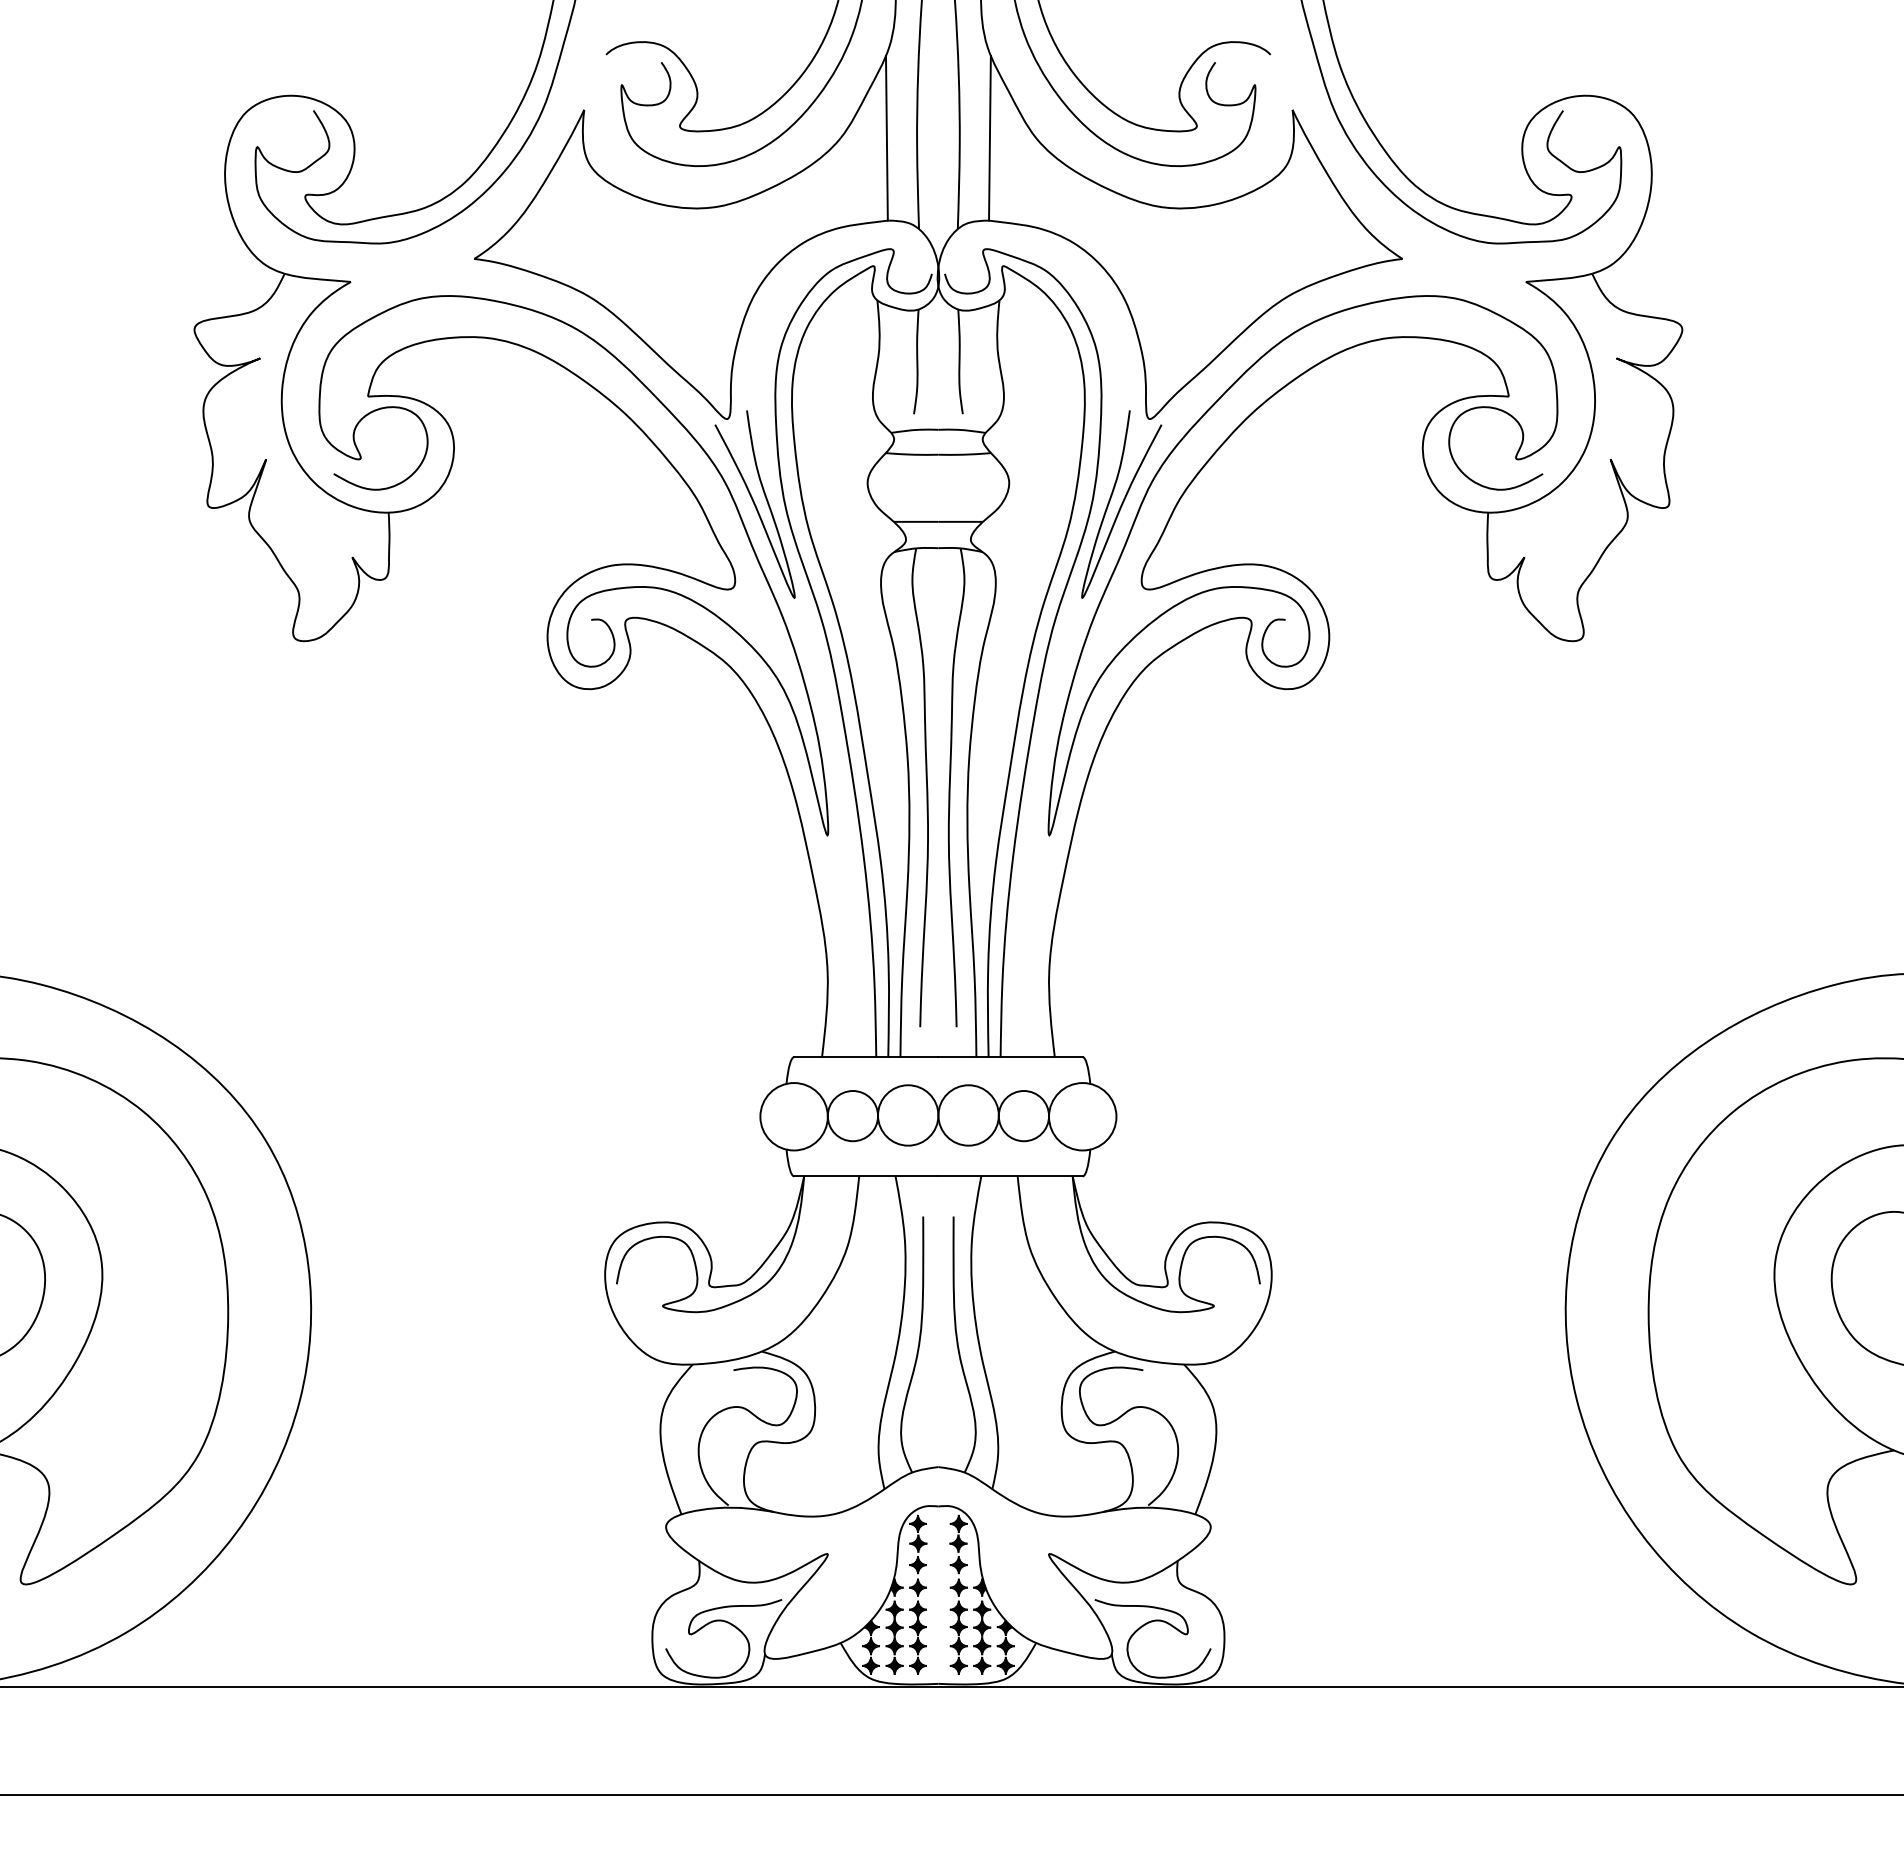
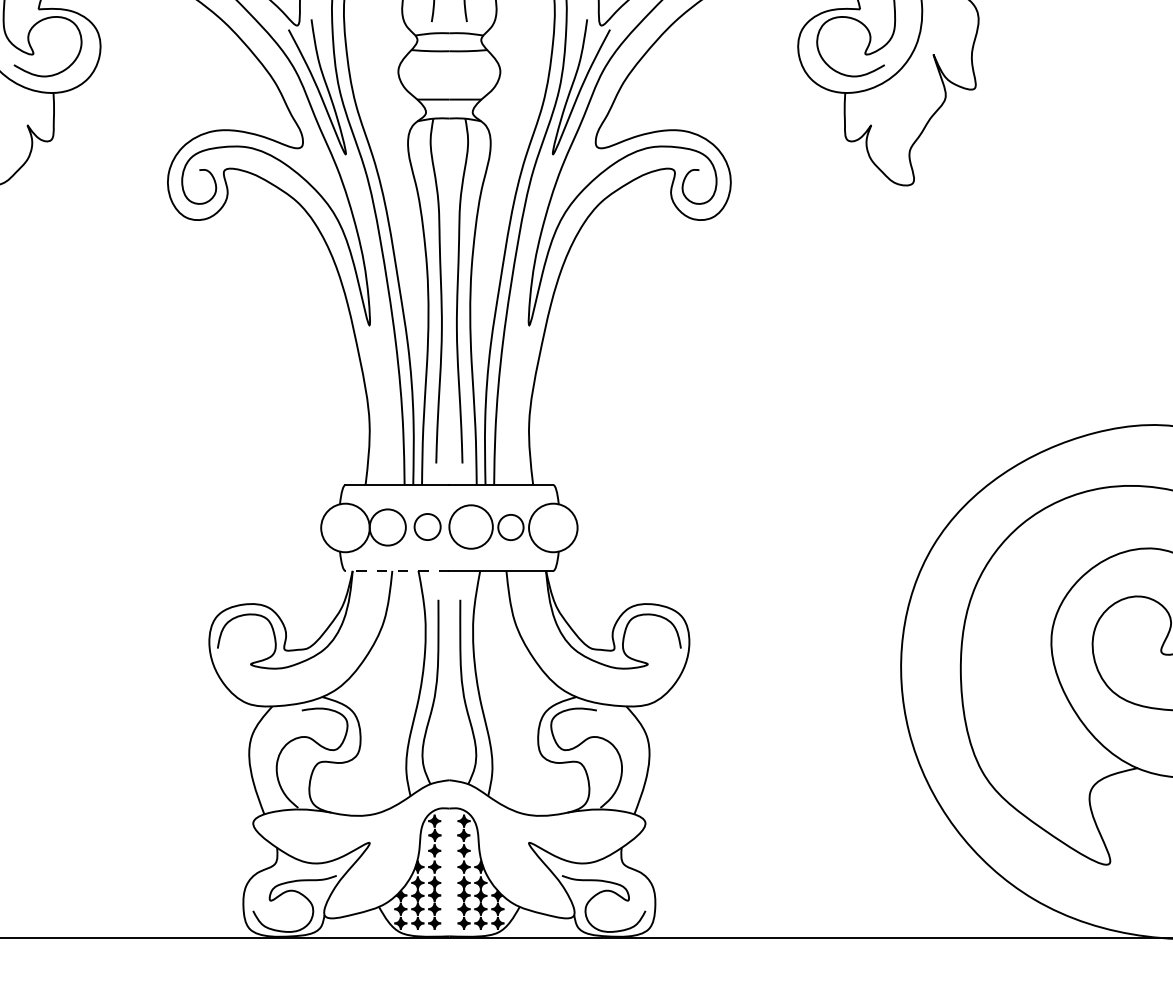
circle: (908, 1115) -> (427, 527), size x0.6
circle: (1023, 1116) -> (510, 527), size x0.7
line: (865, 1176) -> (396, 570), solid -> dashed

